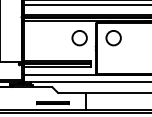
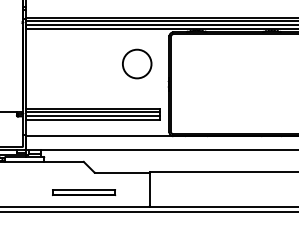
circle: (113, 38) -> (204, 64), removed

